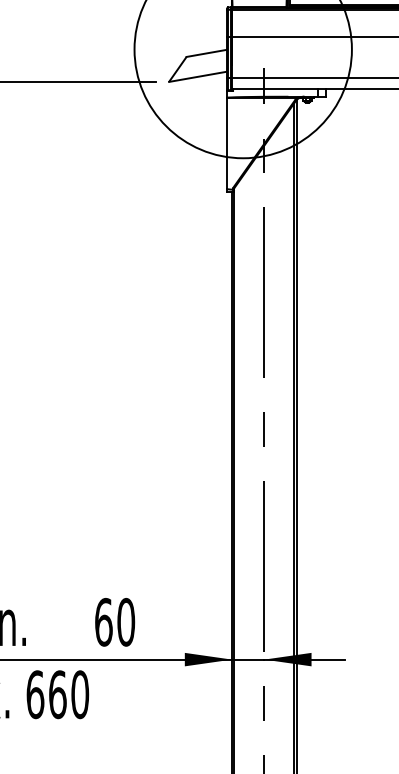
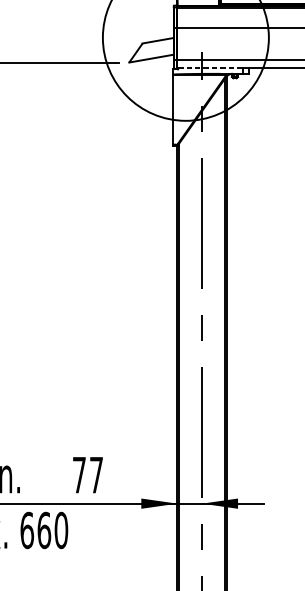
line: (275, 89) -> (210, 68), solid -> dashed
text: (115, 621) -> (88, 474), 60 -> 77

